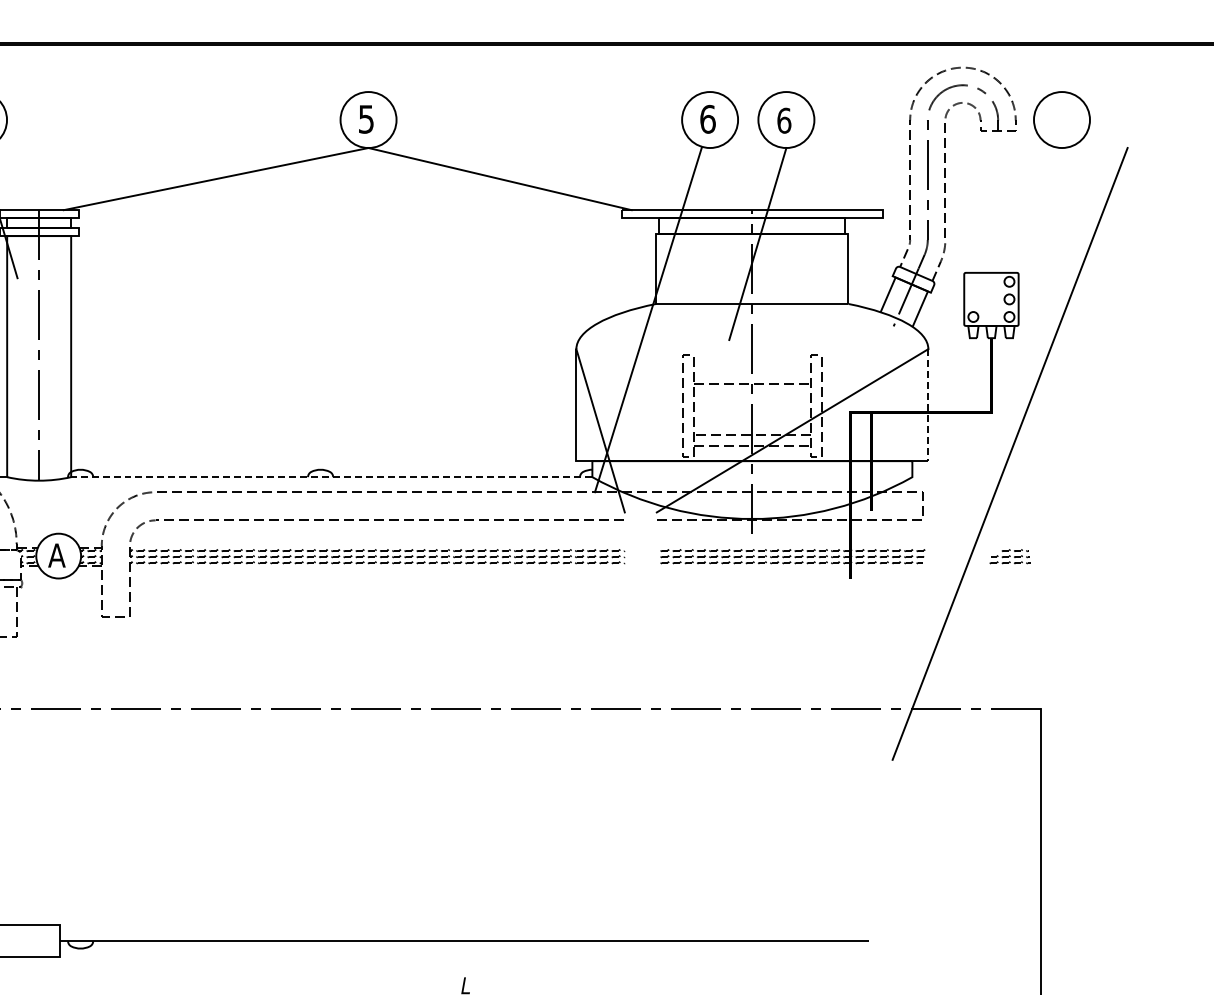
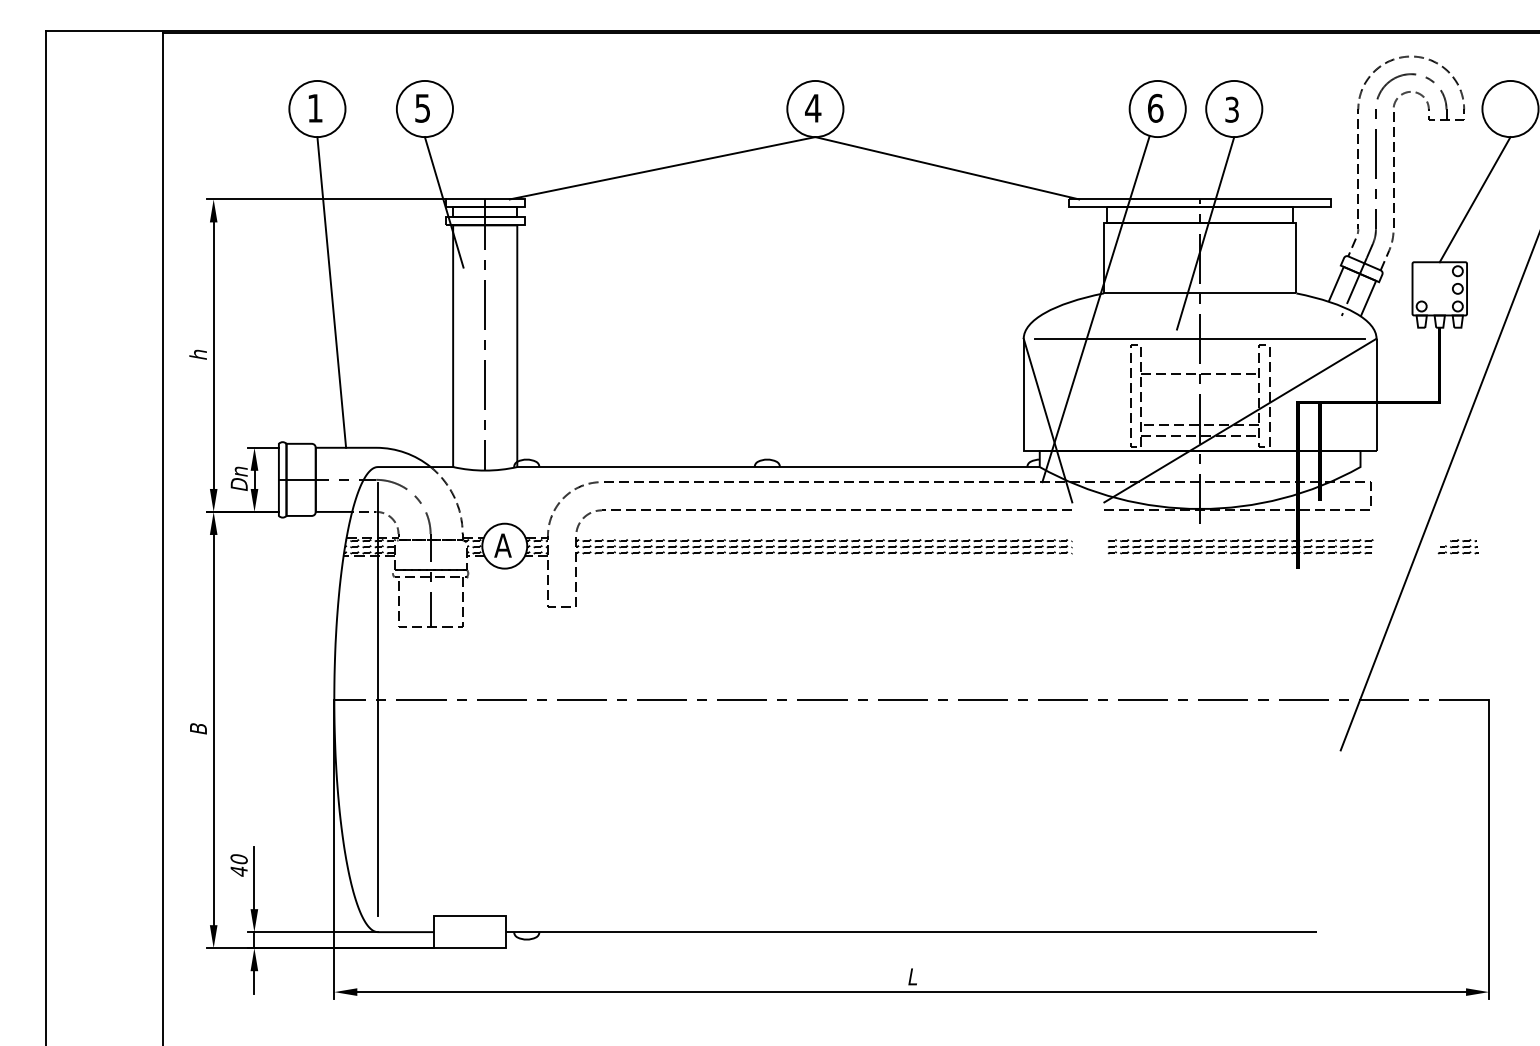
text: (366, 119) -> (813, 108), 5 -> 4
text: (784, 120) -> (1232, 109), 6 -> 3
line: (1026, 210) -> (1474, 199), added
line: (751, 348) -> (1199, 338), added
line: (928, 405) -> (1376, 395), dashed -> solid
line: (331, 477) -> (778, 467), dashed -> solid

